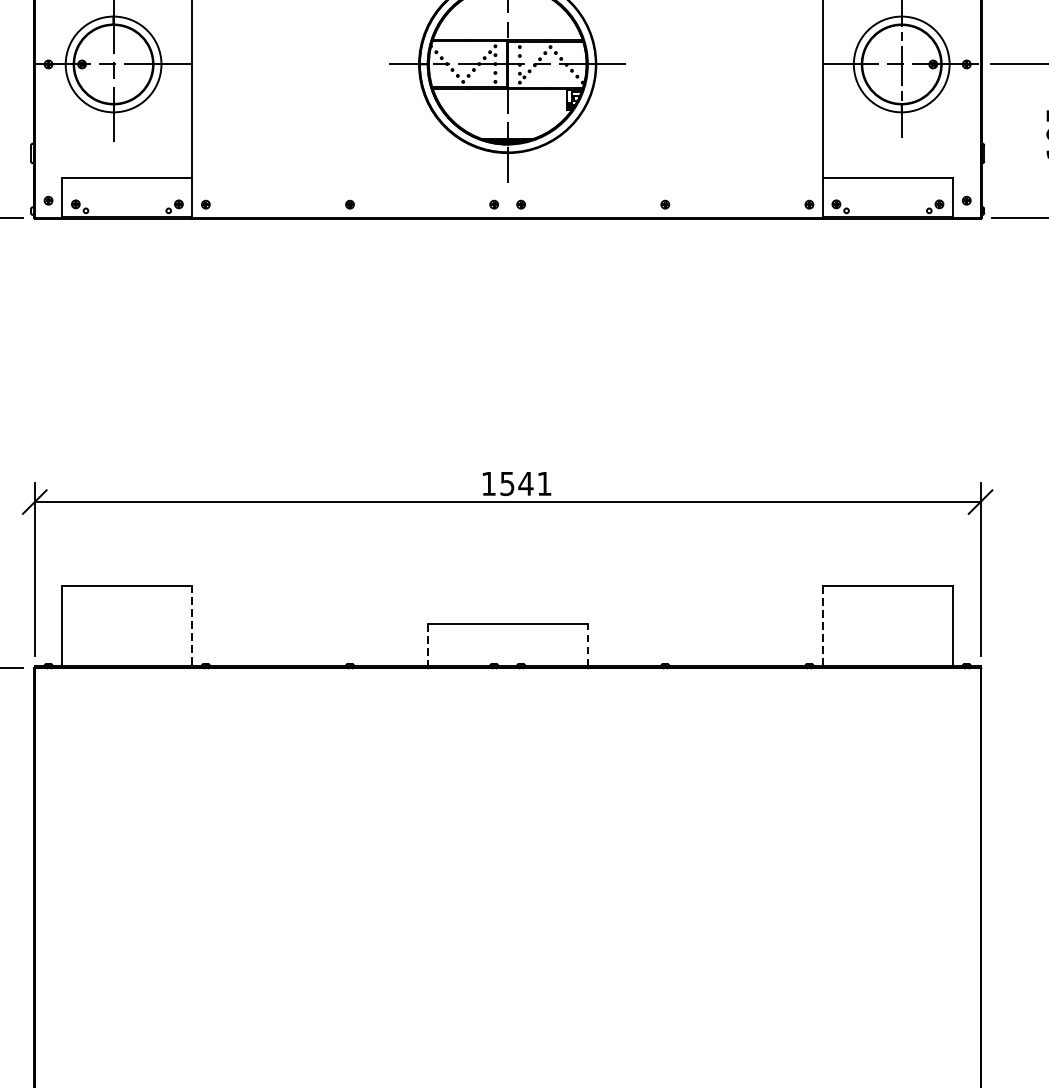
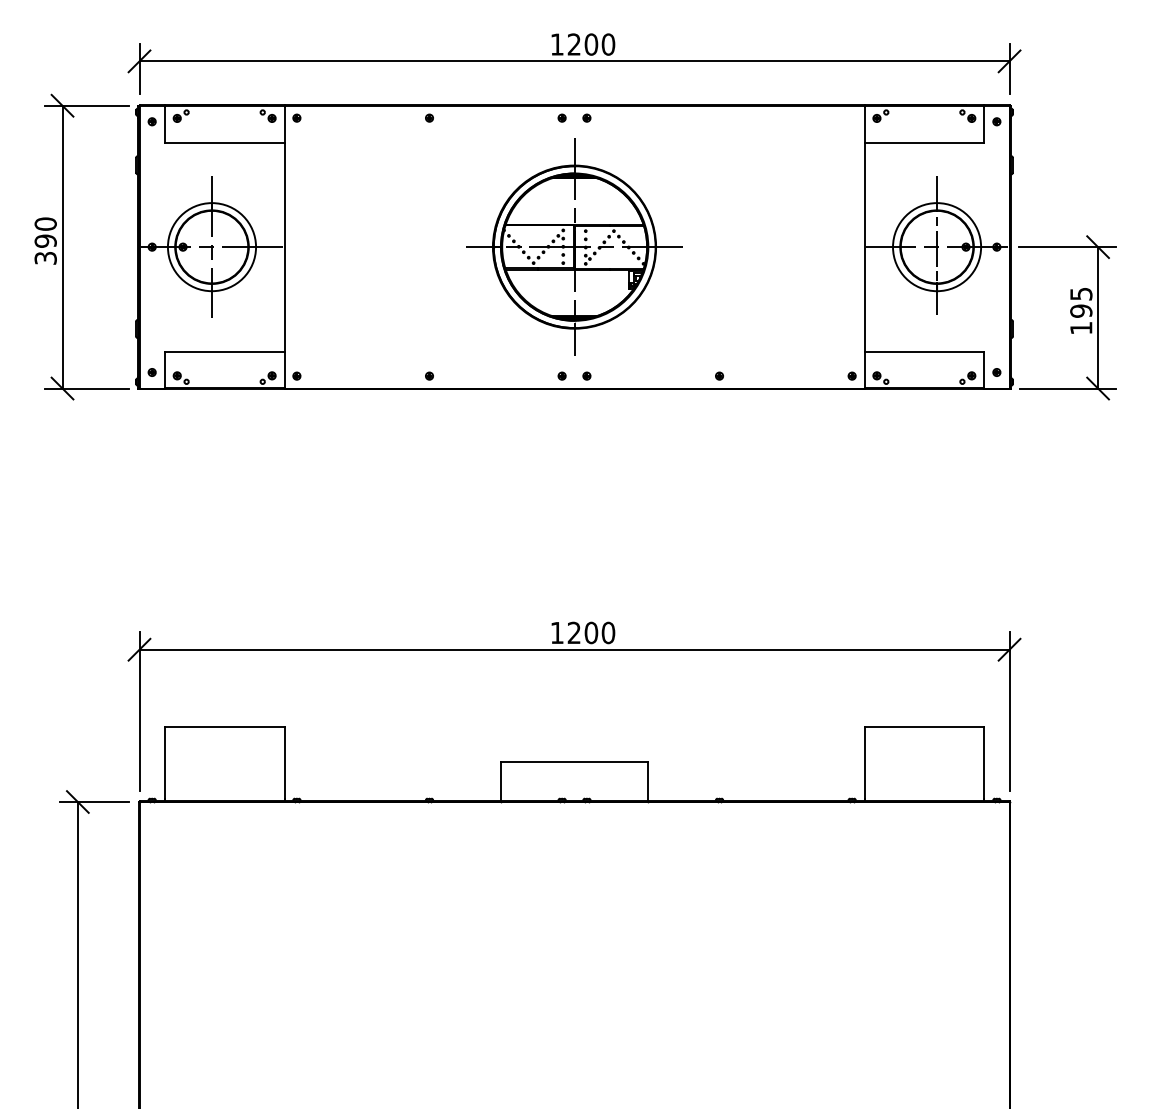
text: (526, 483) -> (591, 632), 1541 -> 1200
line: (192, 624) -> (284, 762), dashed -> solid
line: (822, 625) -> (864, 763), dashed -> solid
line: (588, 645) -> (648, 781), dashed -> solid
line: (428, 646) -> (501, 782), dashed -> solid

